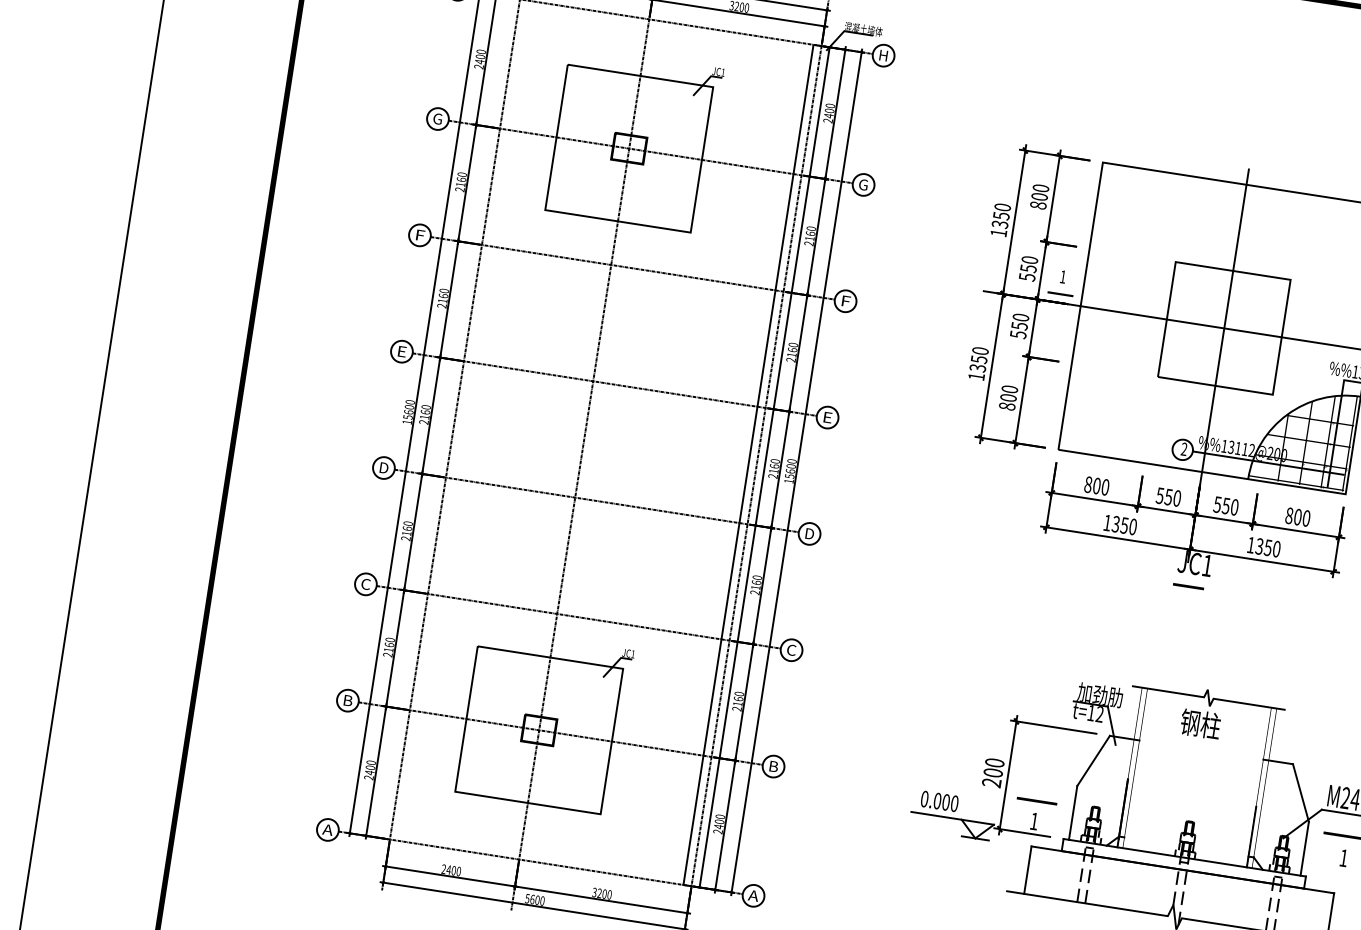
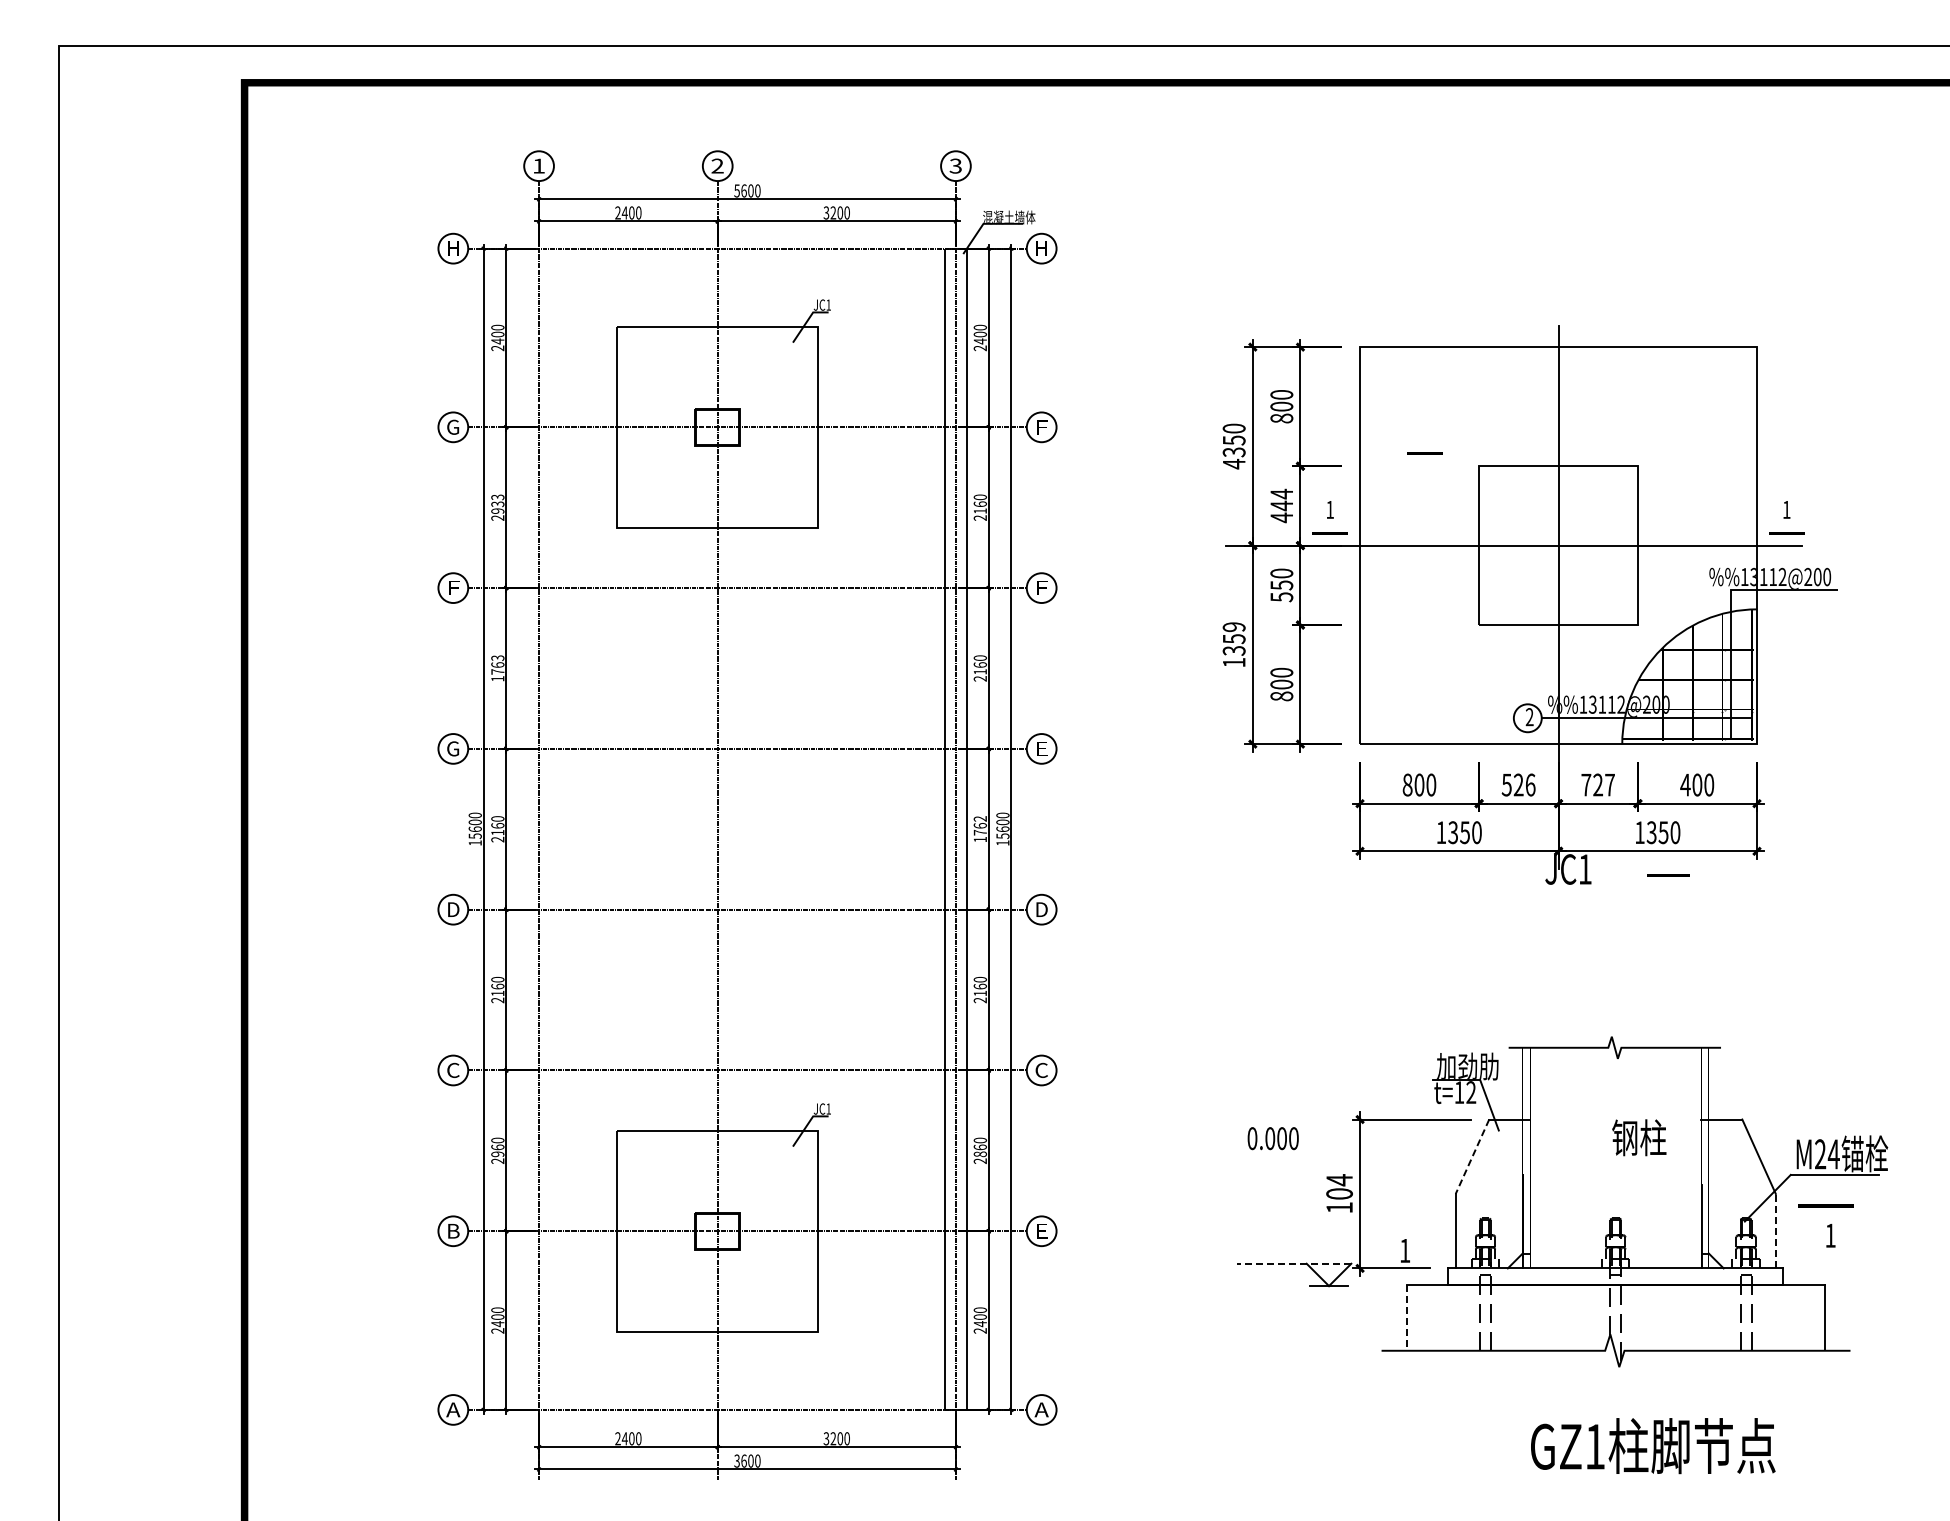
text: (461, 179) -> (497, 503), 2160 -> 2933
text: (863, 184) -> (1041, 426), G -> F
text: (999, 232) -> (1234, 463), 1350 -> 4350
line: (1137, 246) -> (1424, 453), added
text: (1028, 268) -> (1281, 505), 550 -> 444
text: (442, 298) -> (497, 668), 2160 -> 1763
text: (402, 351) -> (453, 748), E -> G
text: (979, 351) -> (1233, 627), 1350 -> 1359
text: (773, 468) -> (979, 829), 2160 -> 1762
text: (1172, 497) -> (1524, 784), 550 -> 526
text: (1225, 505) -> (1597, 784), 550 -> 727
text: (1289, 515) -> (1685, 784), 800 -> 400
line: (1188, 586) -> (1668, 875), moved
text: (388, 650) -> (497, 1154), 2160 -> 2960
text: (737, 704) -> (980, 1154), 2160 -> 2860
text: (1200, 723) -> (1639, 1137), moved
line: (1093, 760) -> (1472, 1156), solid -> dashed
text: (773, 766) -> (1041, 1231), B -> E
text: (993, 772) -> (1339, 1193), 200 -> 104
line: (1037, 800) -> (1404, 1222), removed
text: (939, 801) -> (1272, 1138), moved
line: (952, 818) -> (1293, 1263), solid -> dashed
line: (1304, 848) -> (1775, 1230), solid -> dashed
line: (1027, 869) -> (1406, 1317), solid -> dashed
text: (527, 898) -> (736, 1460), 5600 -> 3600

